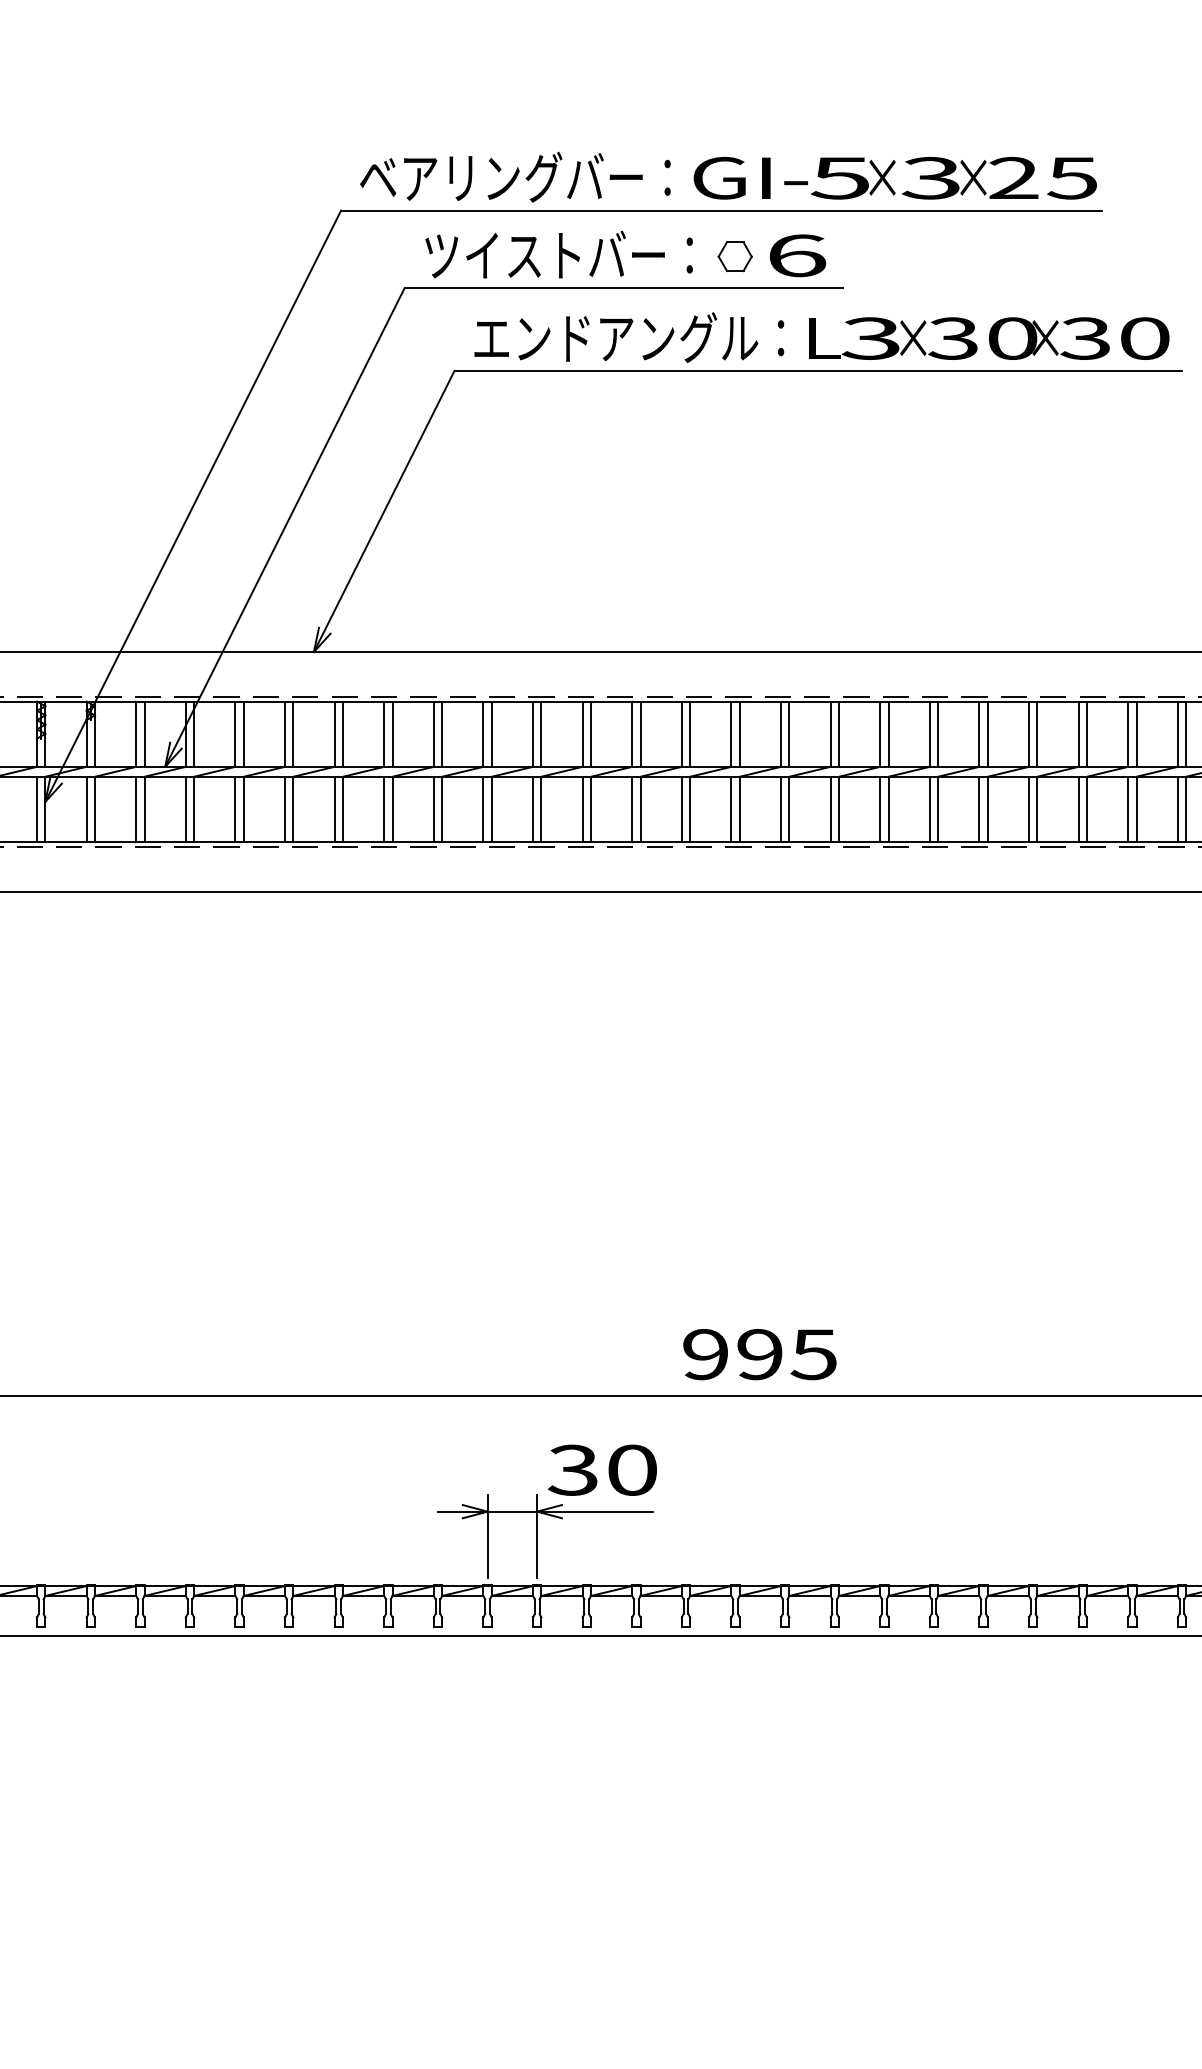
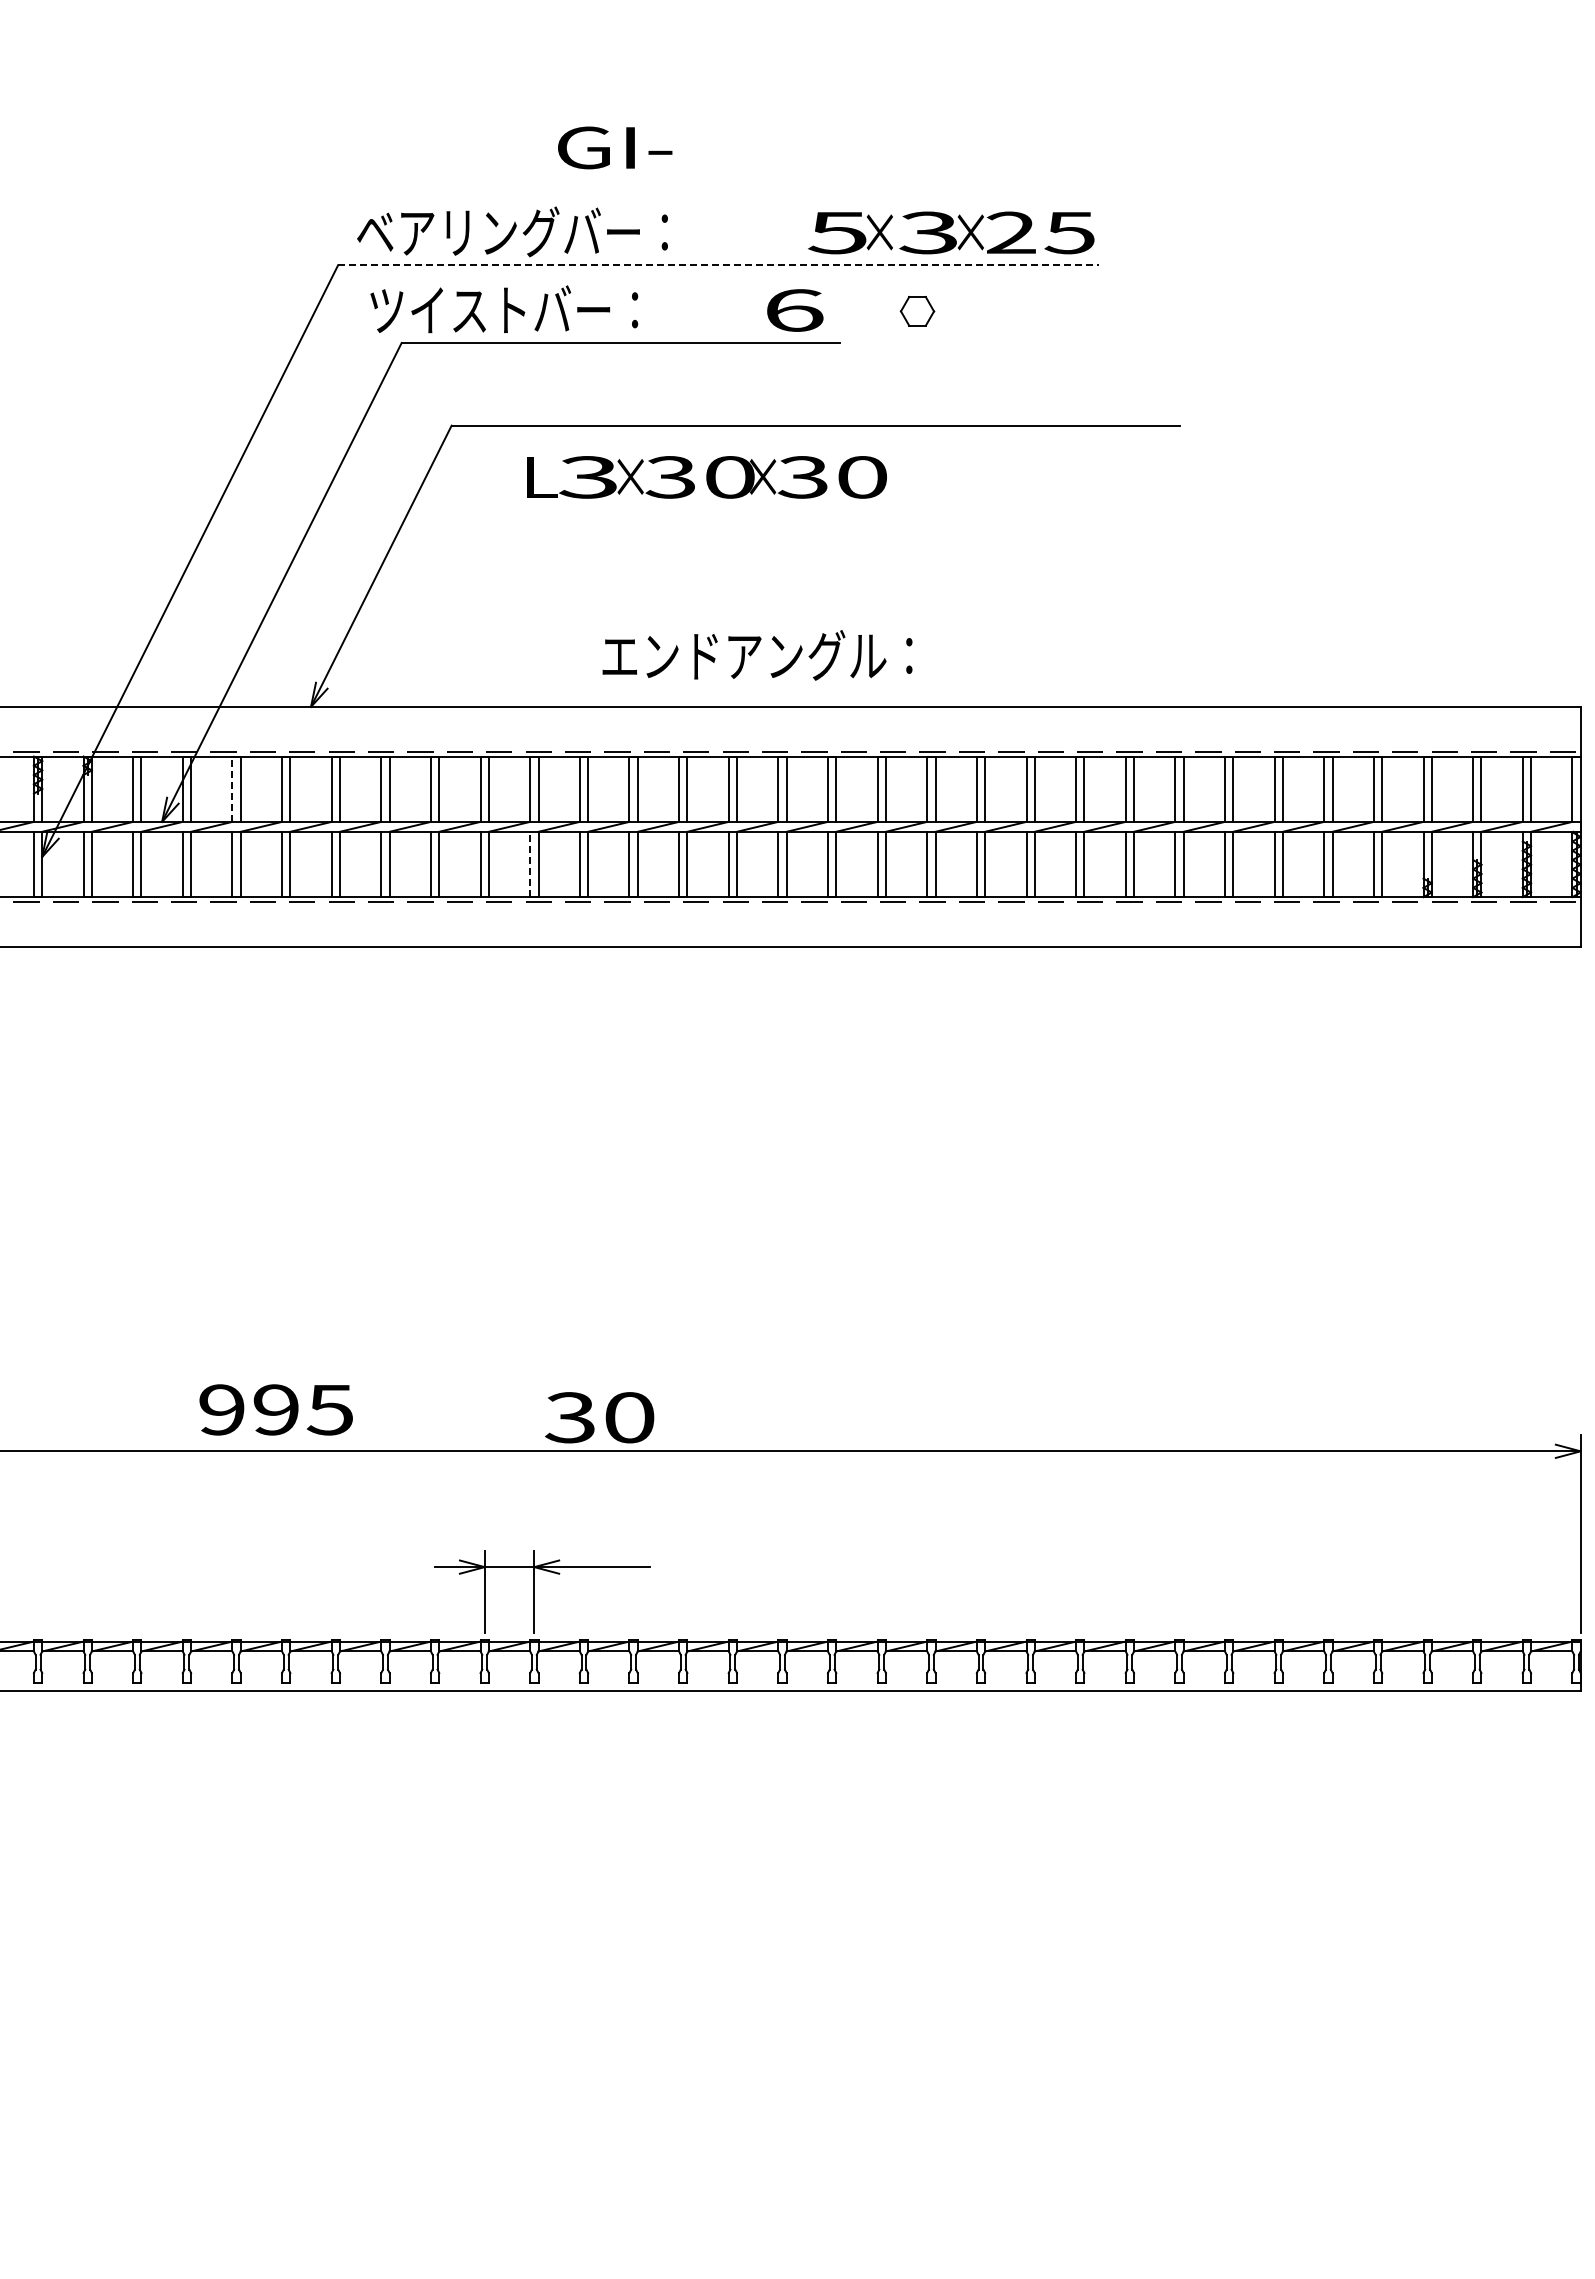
text: (751, 177) -> (615, 147), moved
line: (722, 210) -> (719, 265), solid -> dashed
text: (559, 254) -> (504, 309), moved
part: (735, 256) -> (917, 311), moved
text: (629, 337) -> (757, 655), moved
text: (989, 338) -> (706, 477), moved
line: (235, 734) -> (232, 789), solid -> dashed
line: (533, 809) -> (530, 864), solid -> dashed
text: (759, 1354) -> (275, 1409), moved
text: (602, 1470) -> (599, 1417), moved

